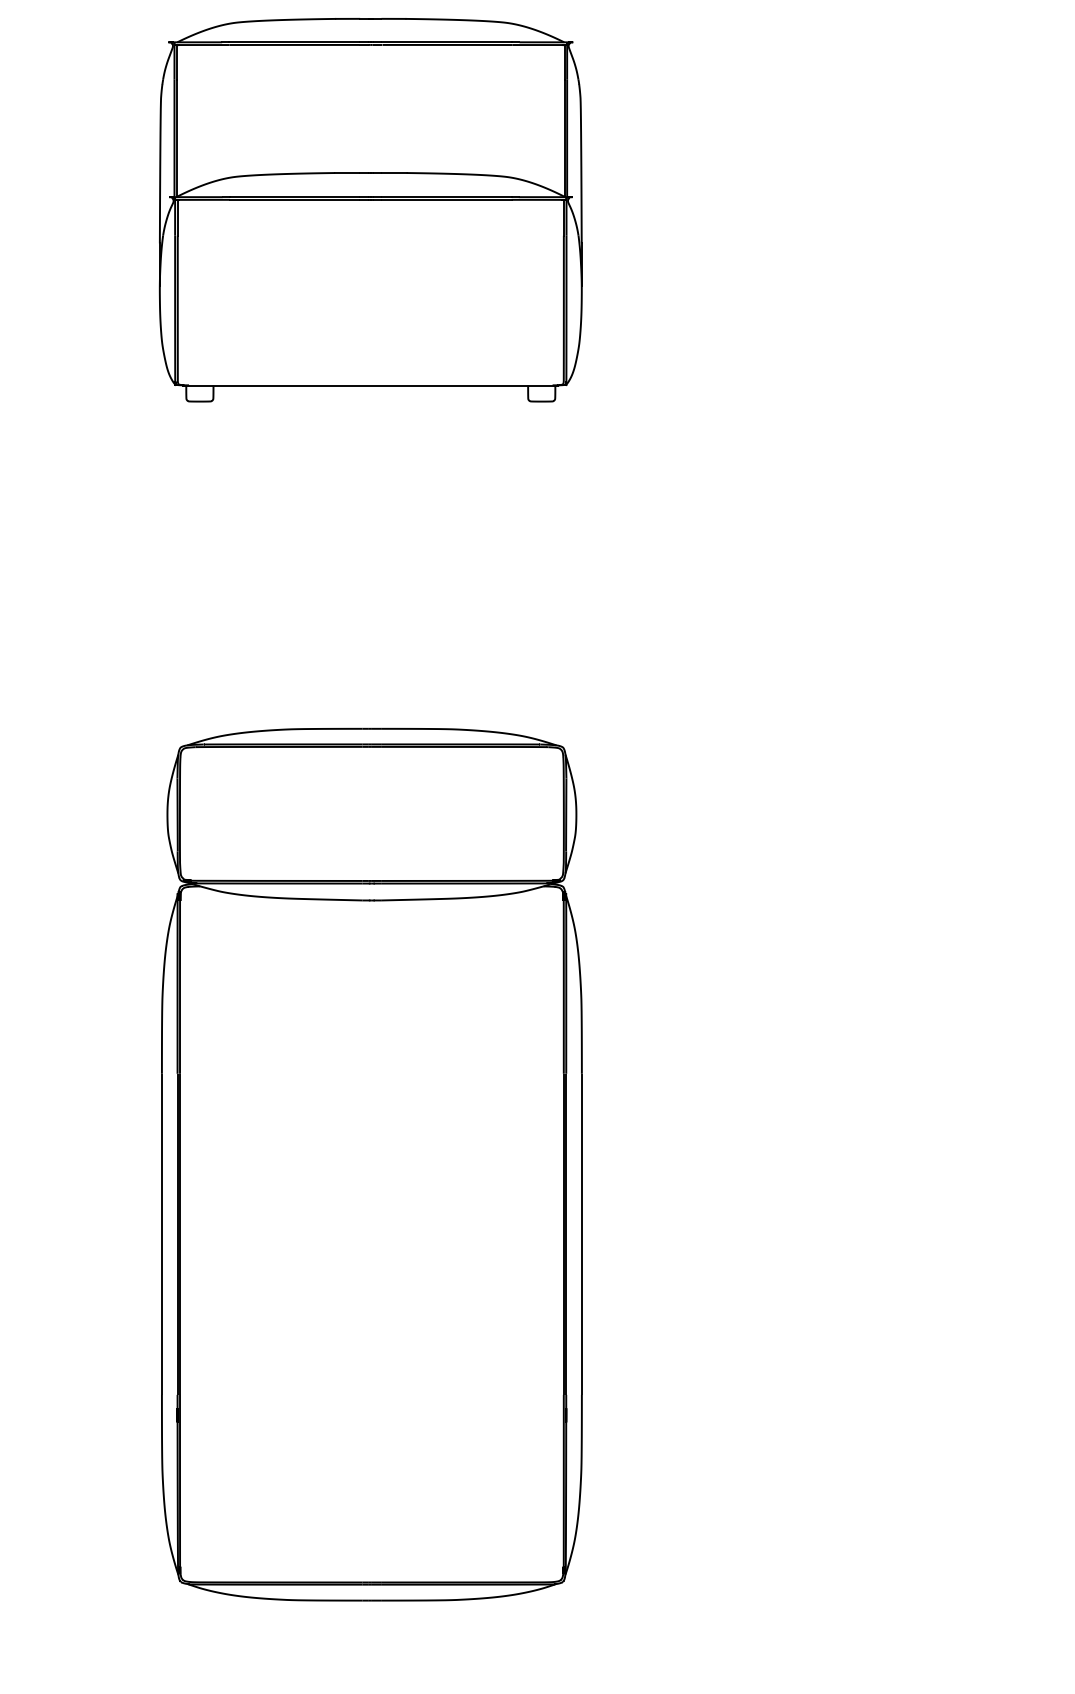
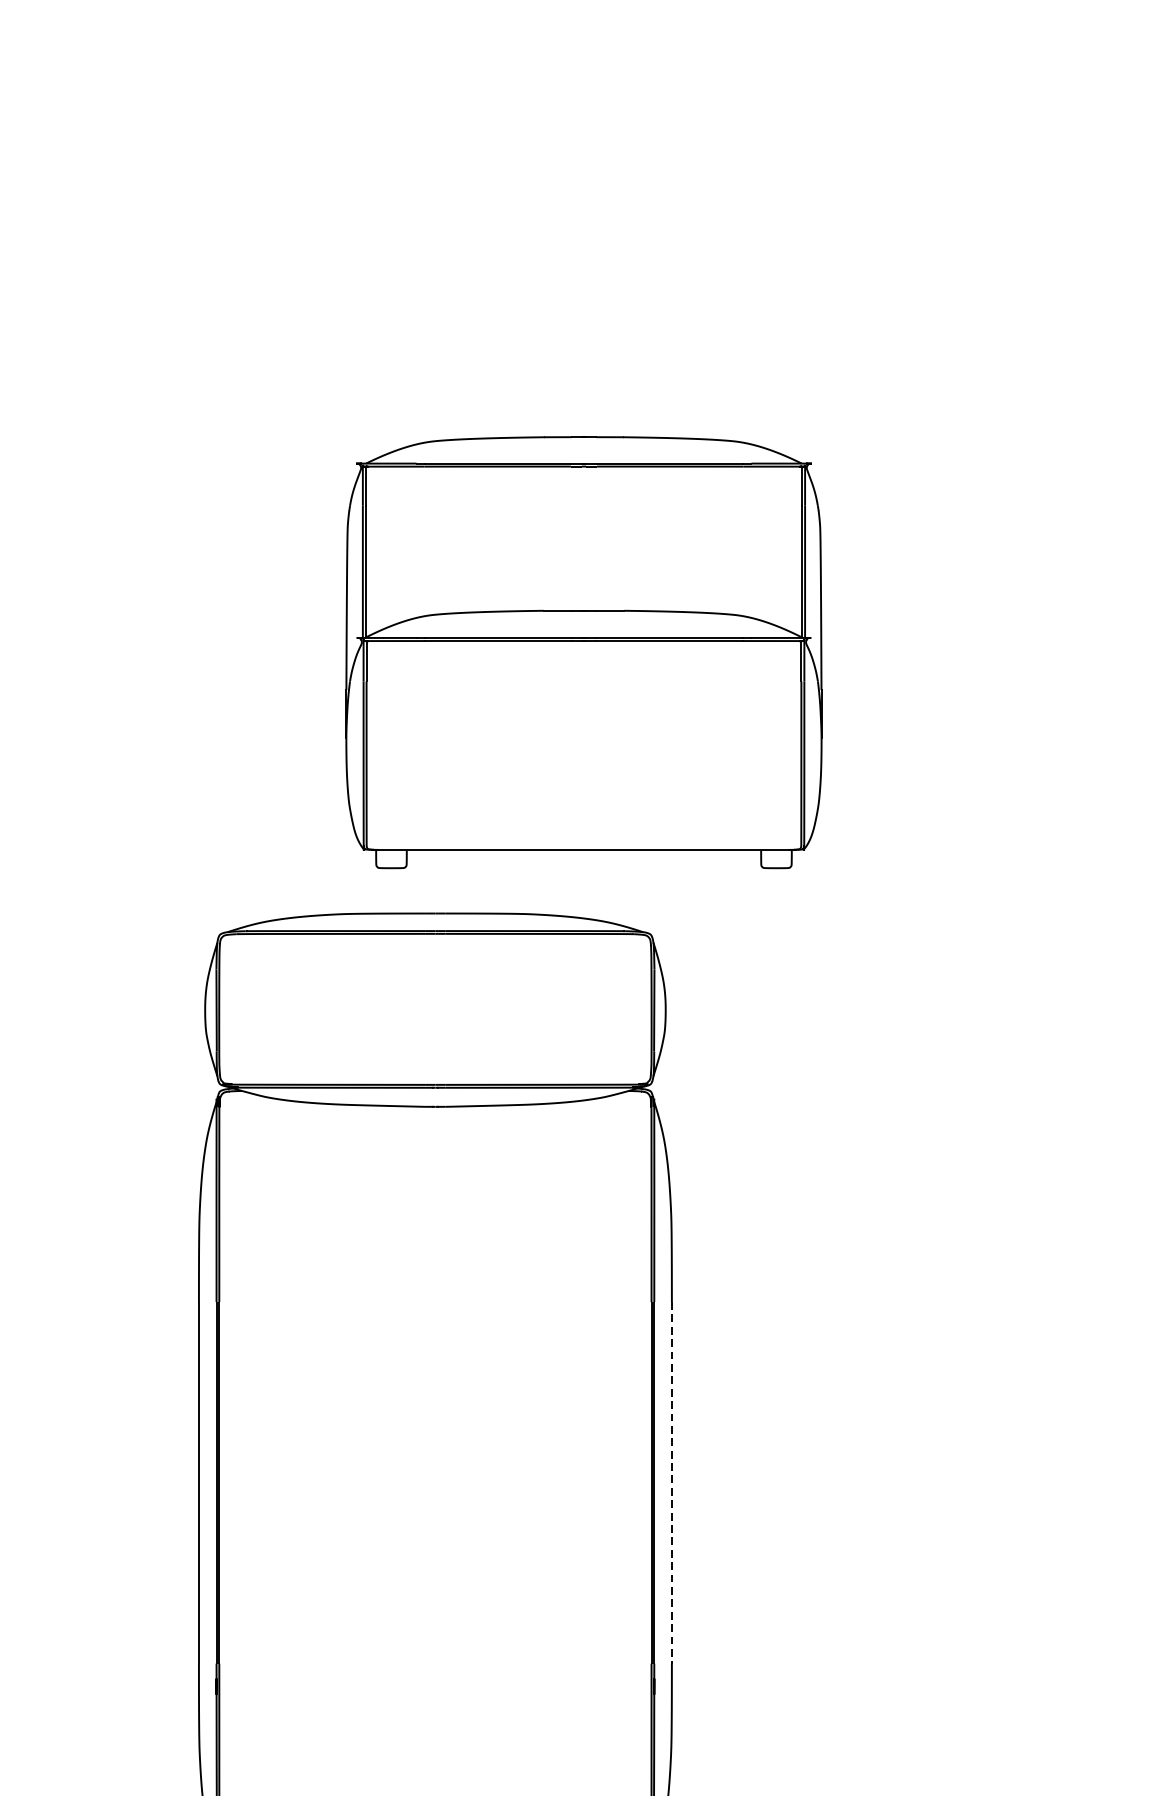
part: (370, 210) -> (583, 653), moved
line: (581, 1234) -> (671, 1483), solid -> dashed

